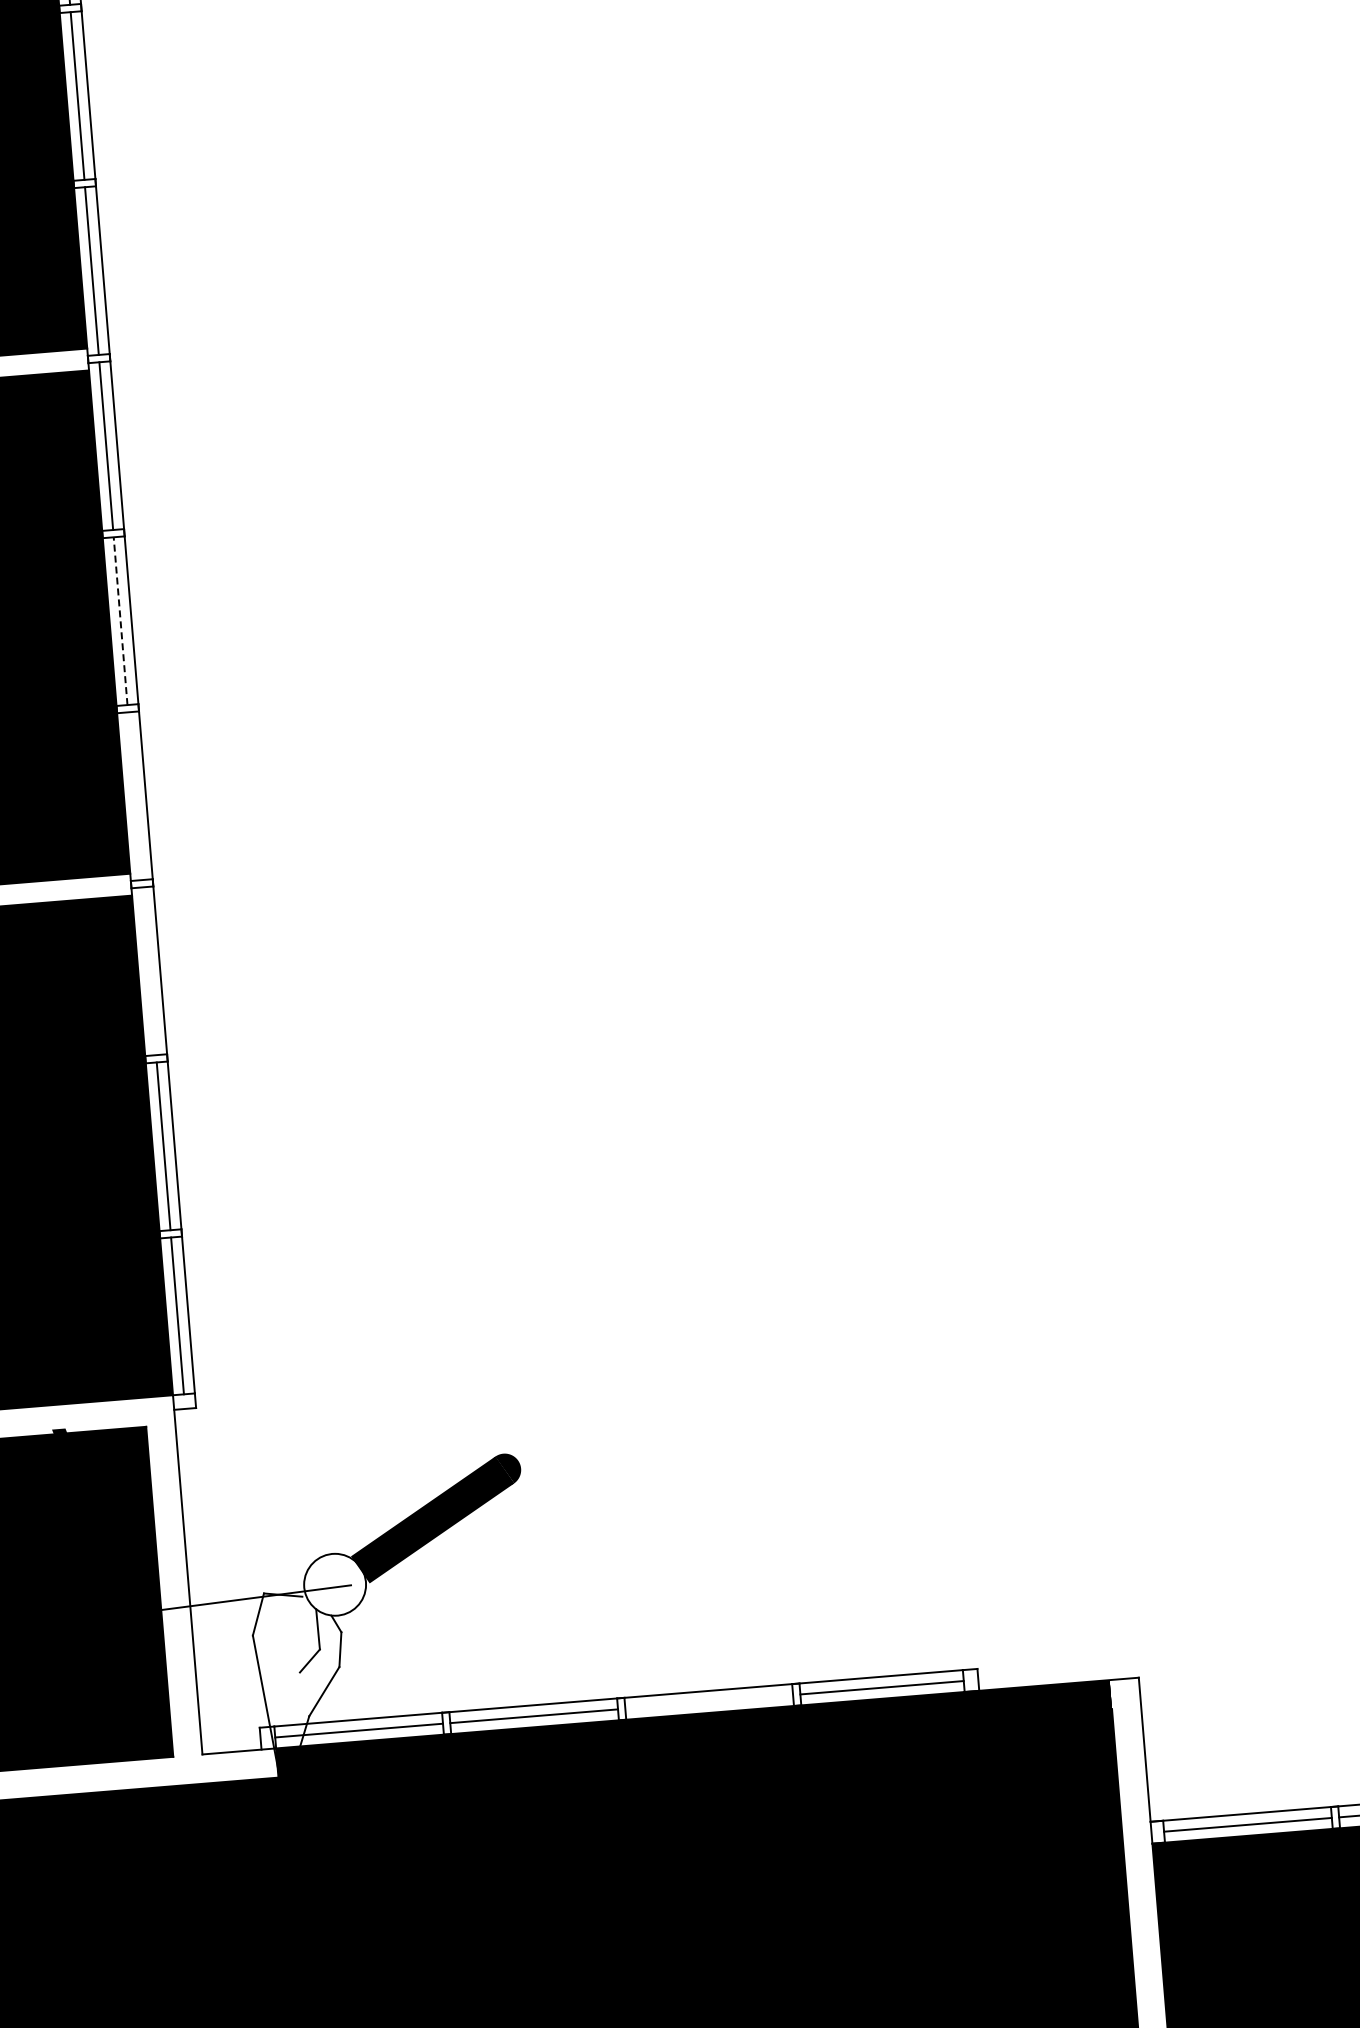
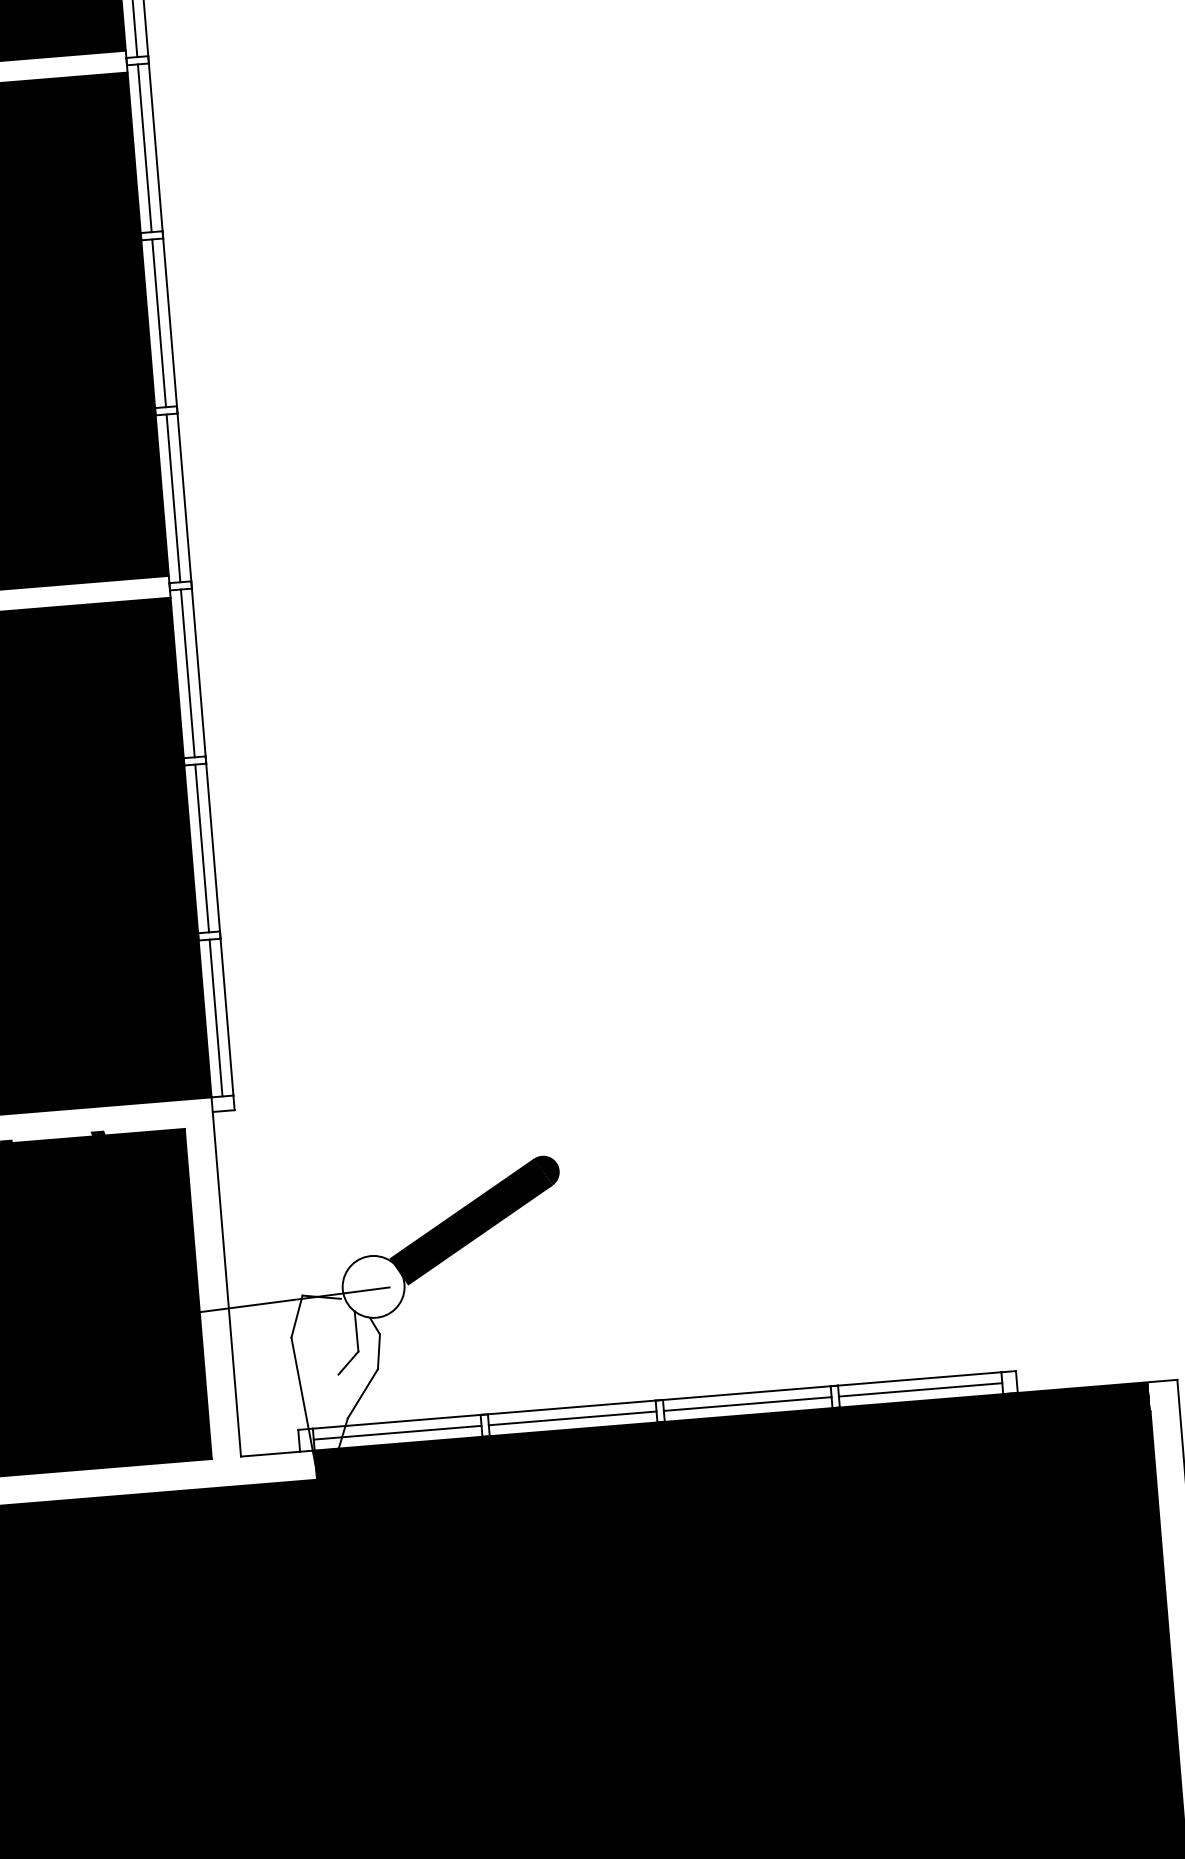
line: (120, 620) -> (159, 322), dashed -> solid
line: (134, 796) -> (173, 498), added
line: (149, 971) -> (188, 673), added
line: (709, 1701) -> (748, 1403), added

